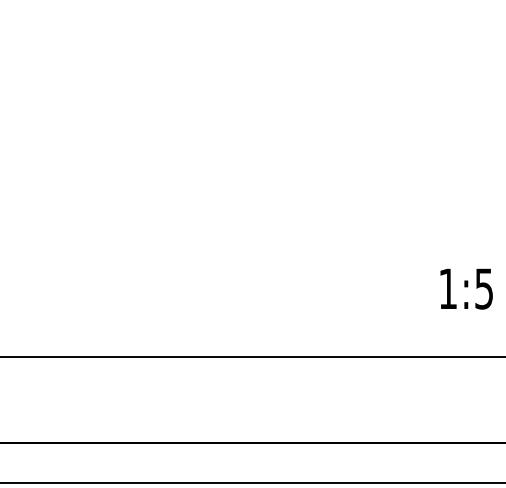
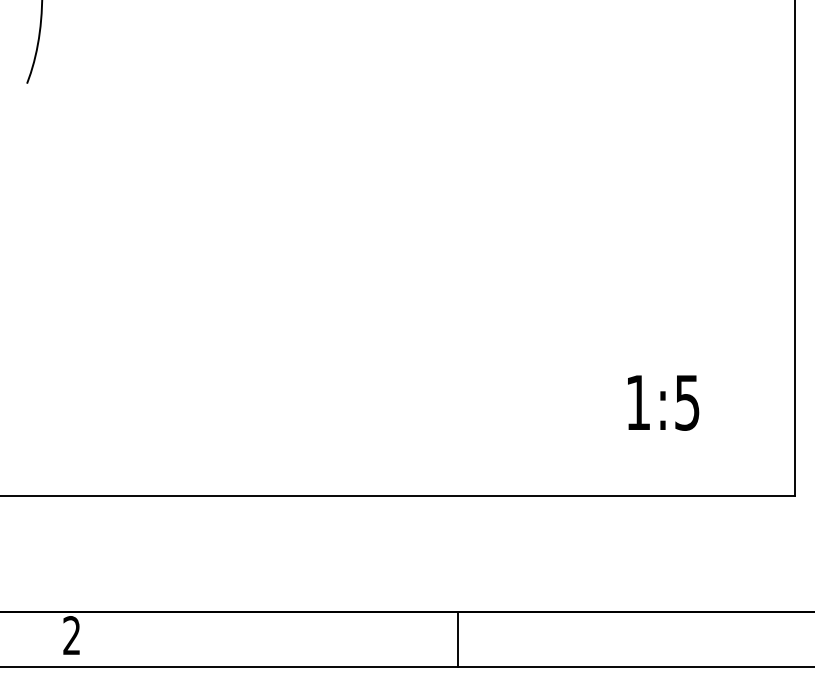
text: (466, 288) -> (663, 402), moved
line: (261, 463) -> (458, 639), added

